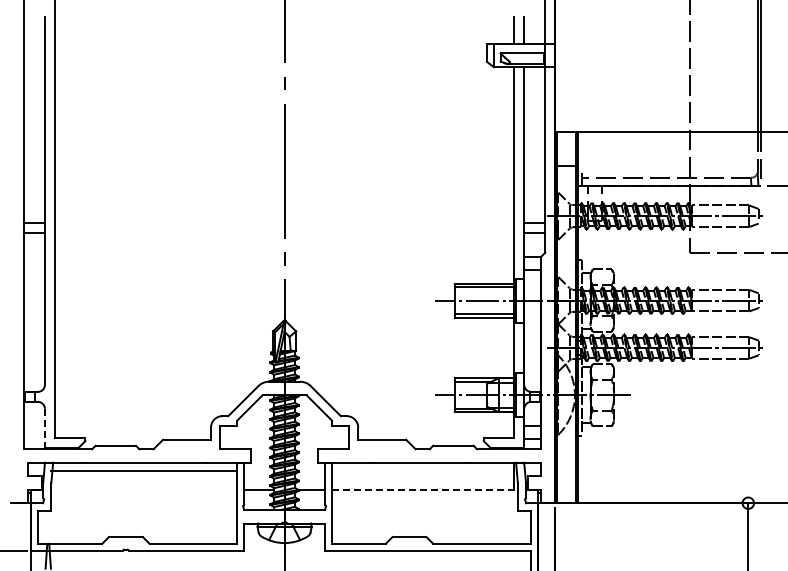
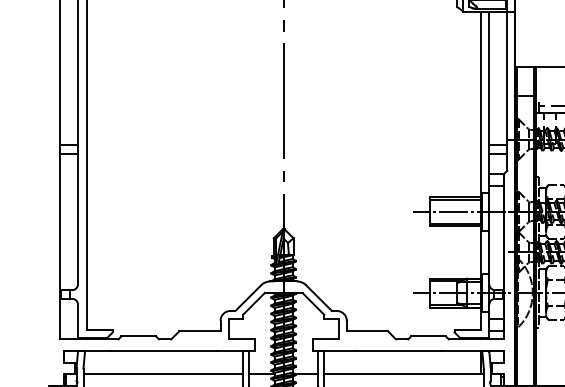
line: (44, 428) -> (77, 321), dashed -> solid
line: (144, 470) -> (163, 373), moved
line: (425, 489) -> (404, 373), dashed -> solid

